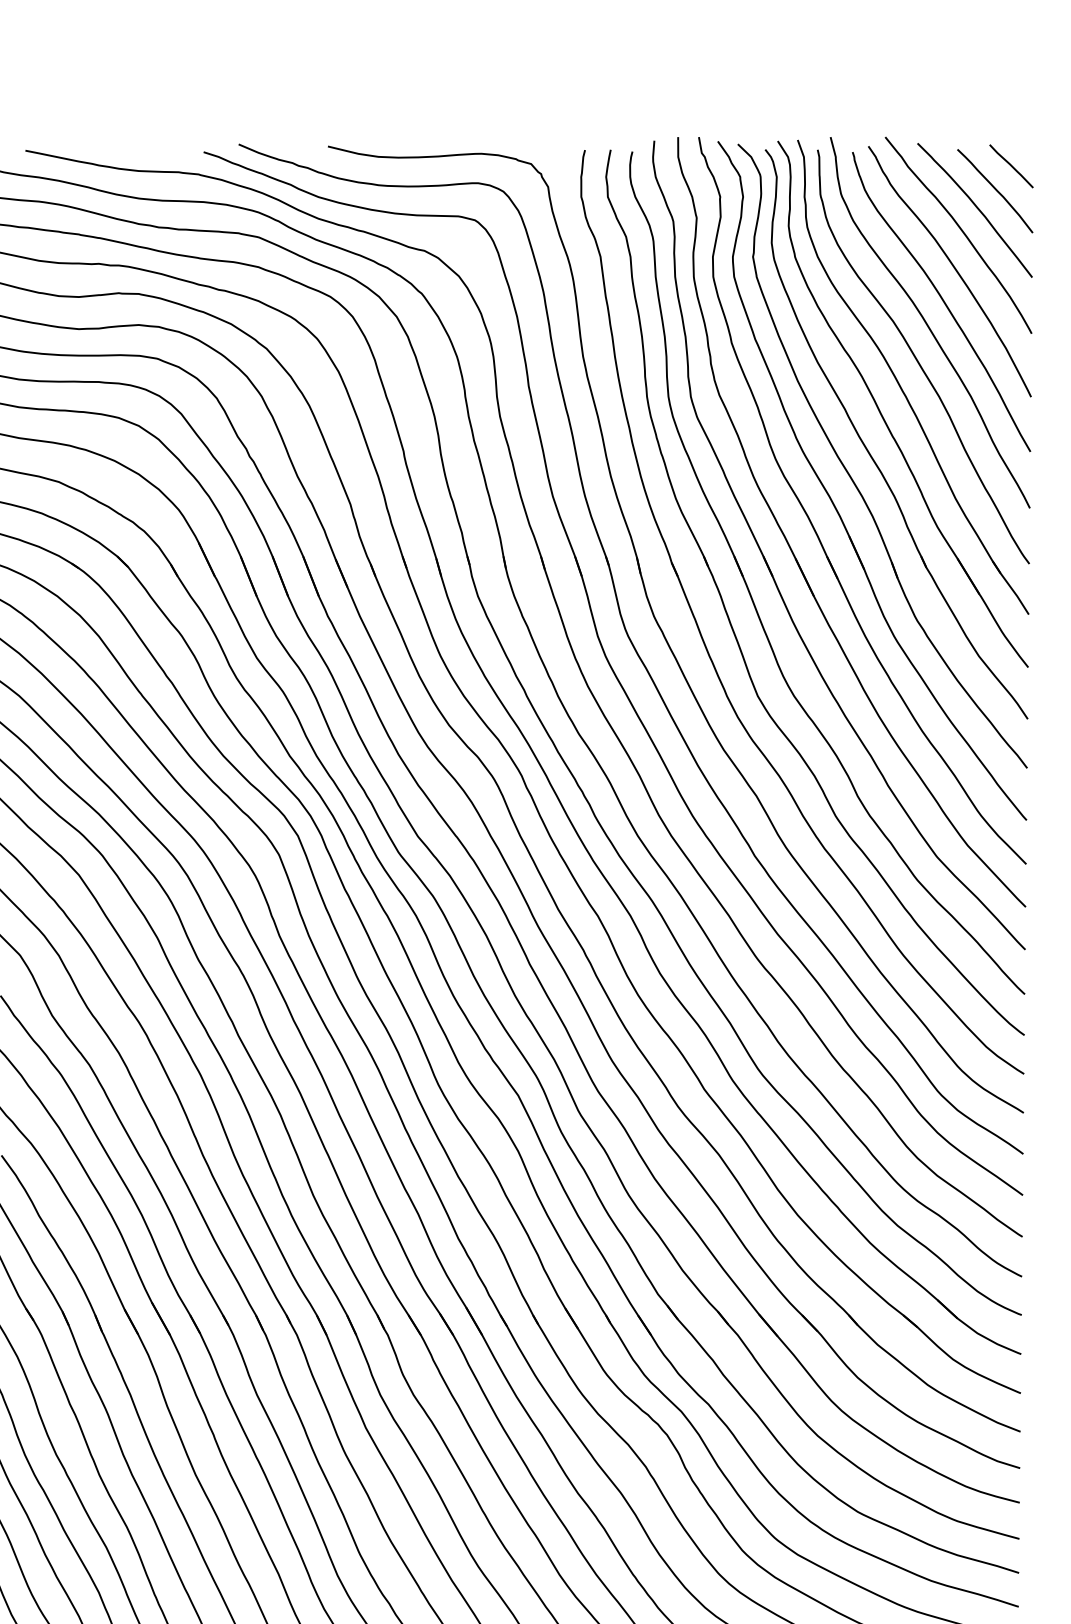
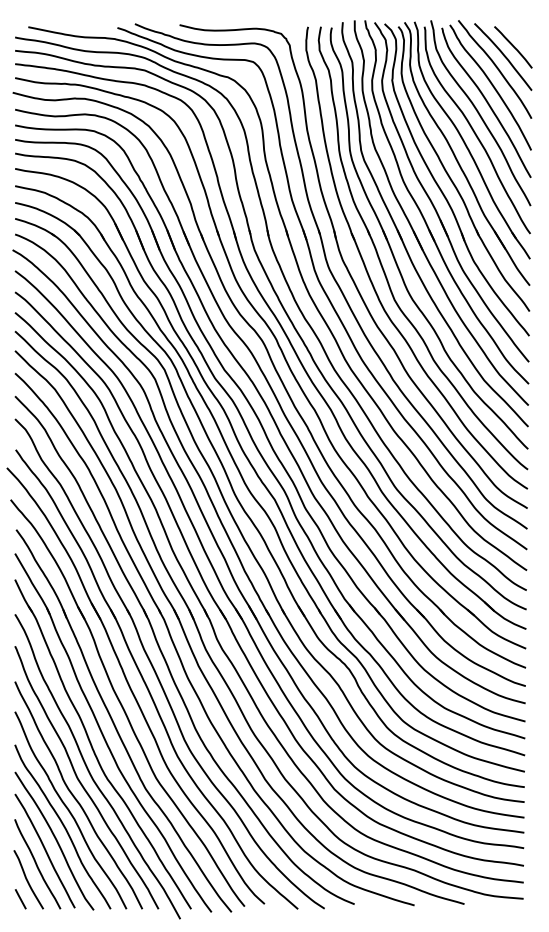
line: (1011, 165) -> (521, 34), removed

